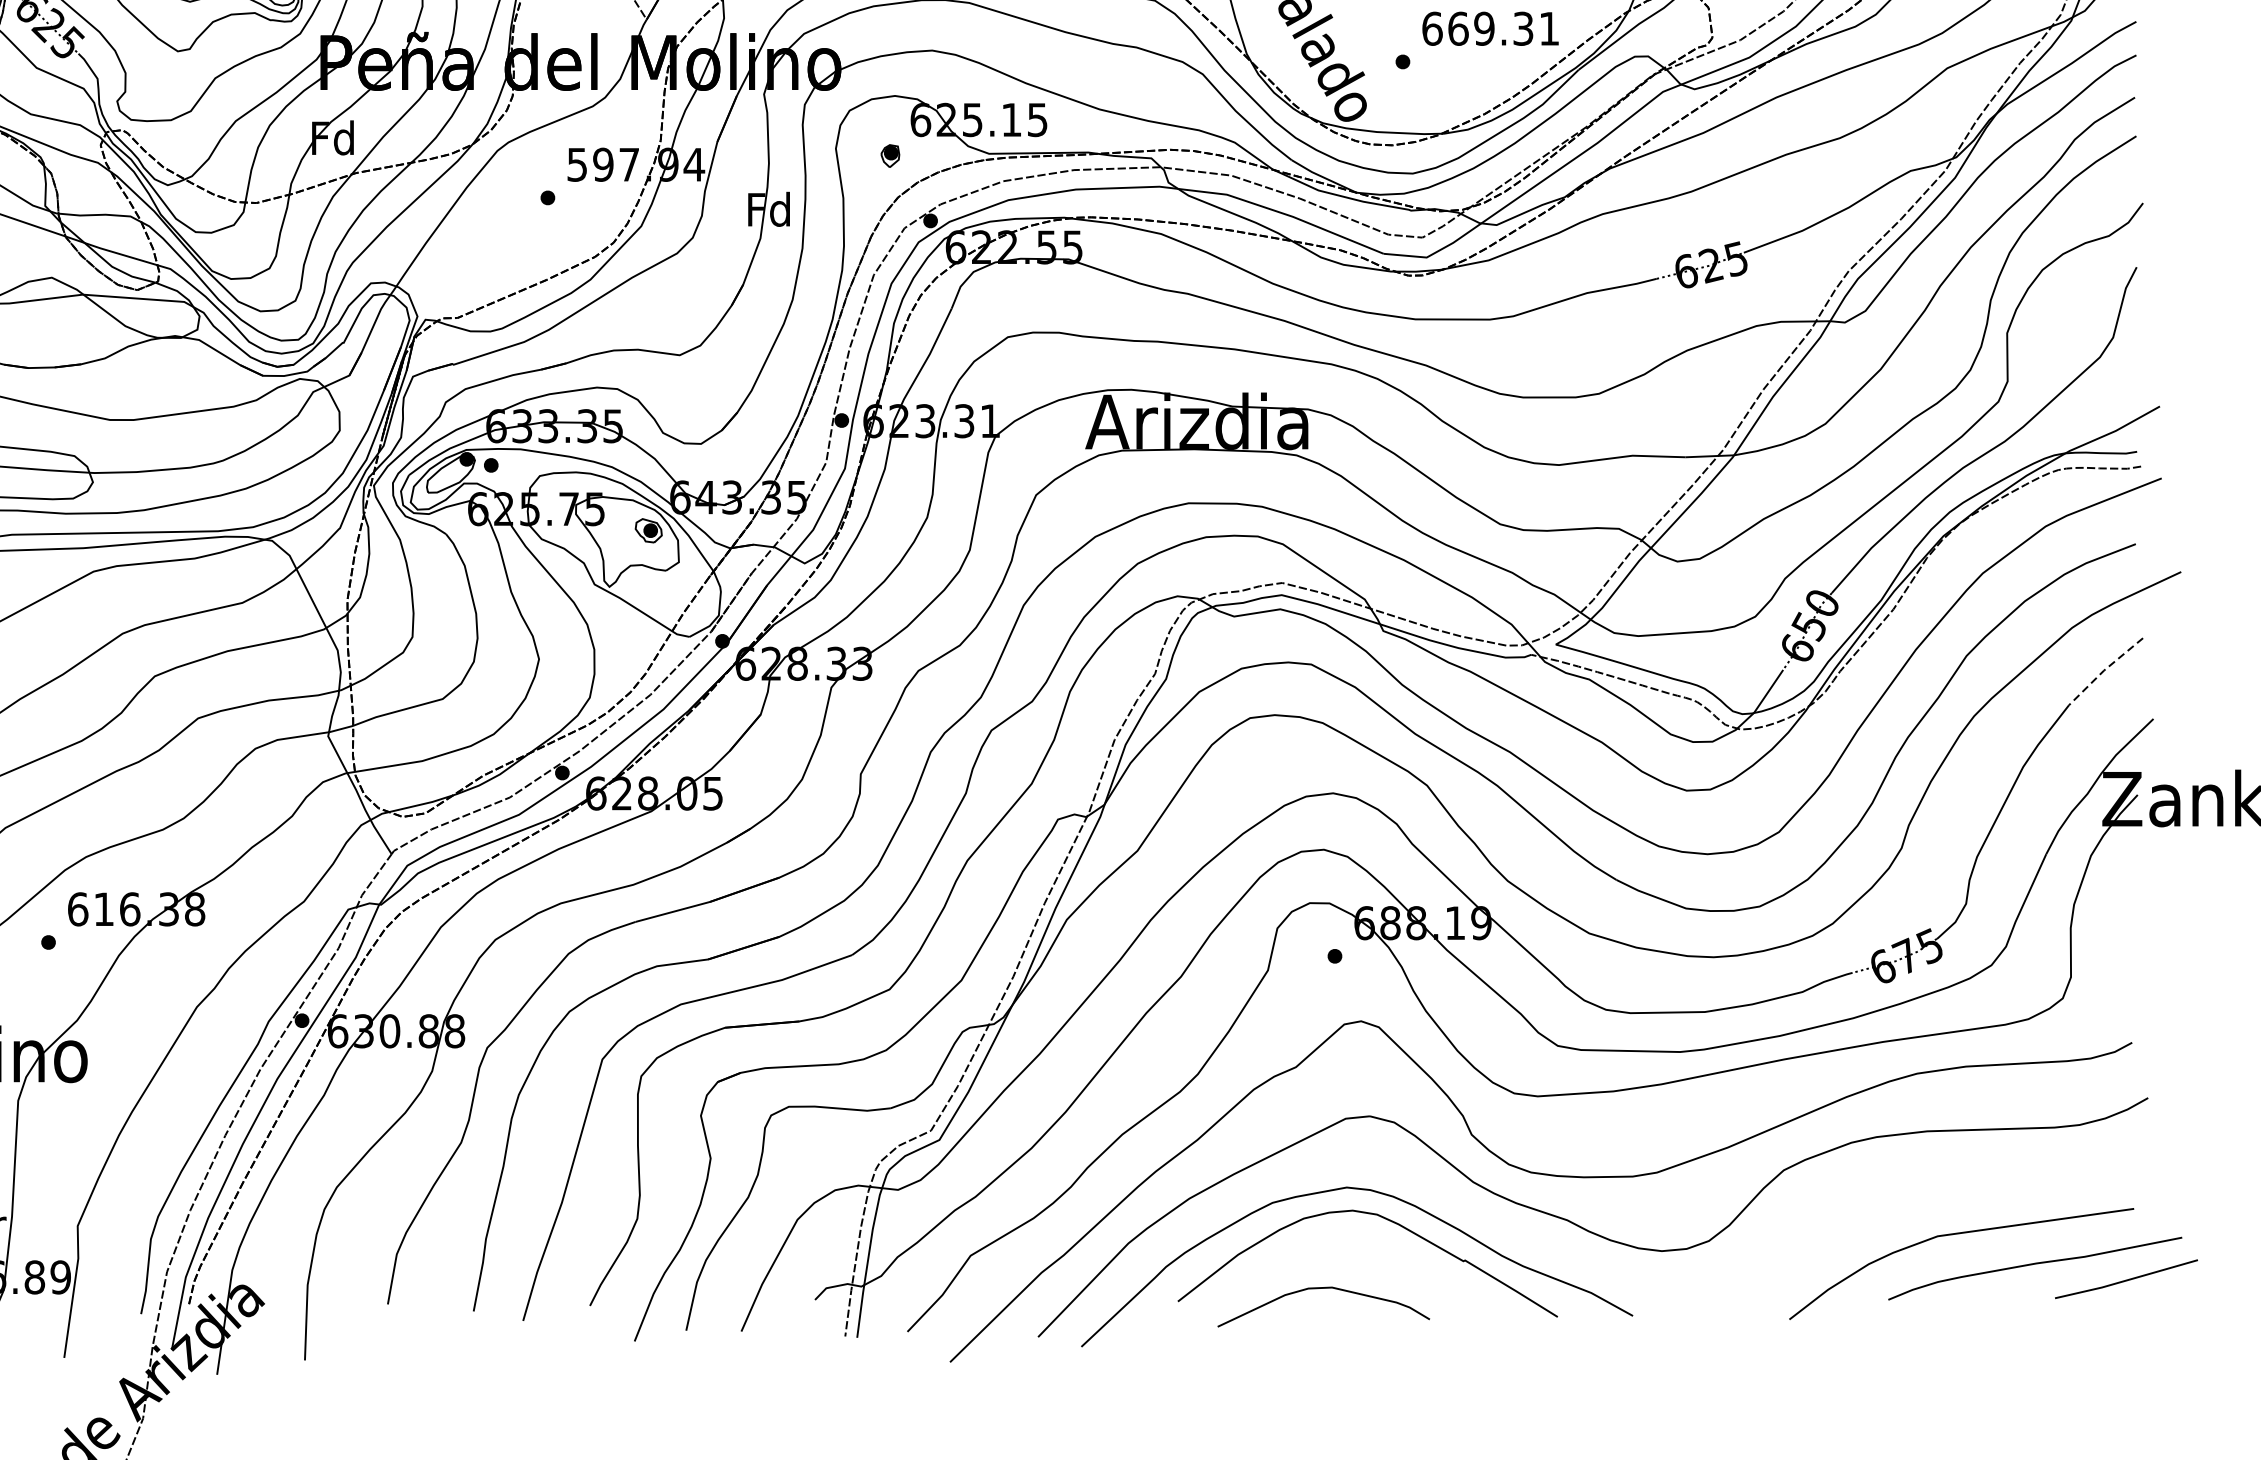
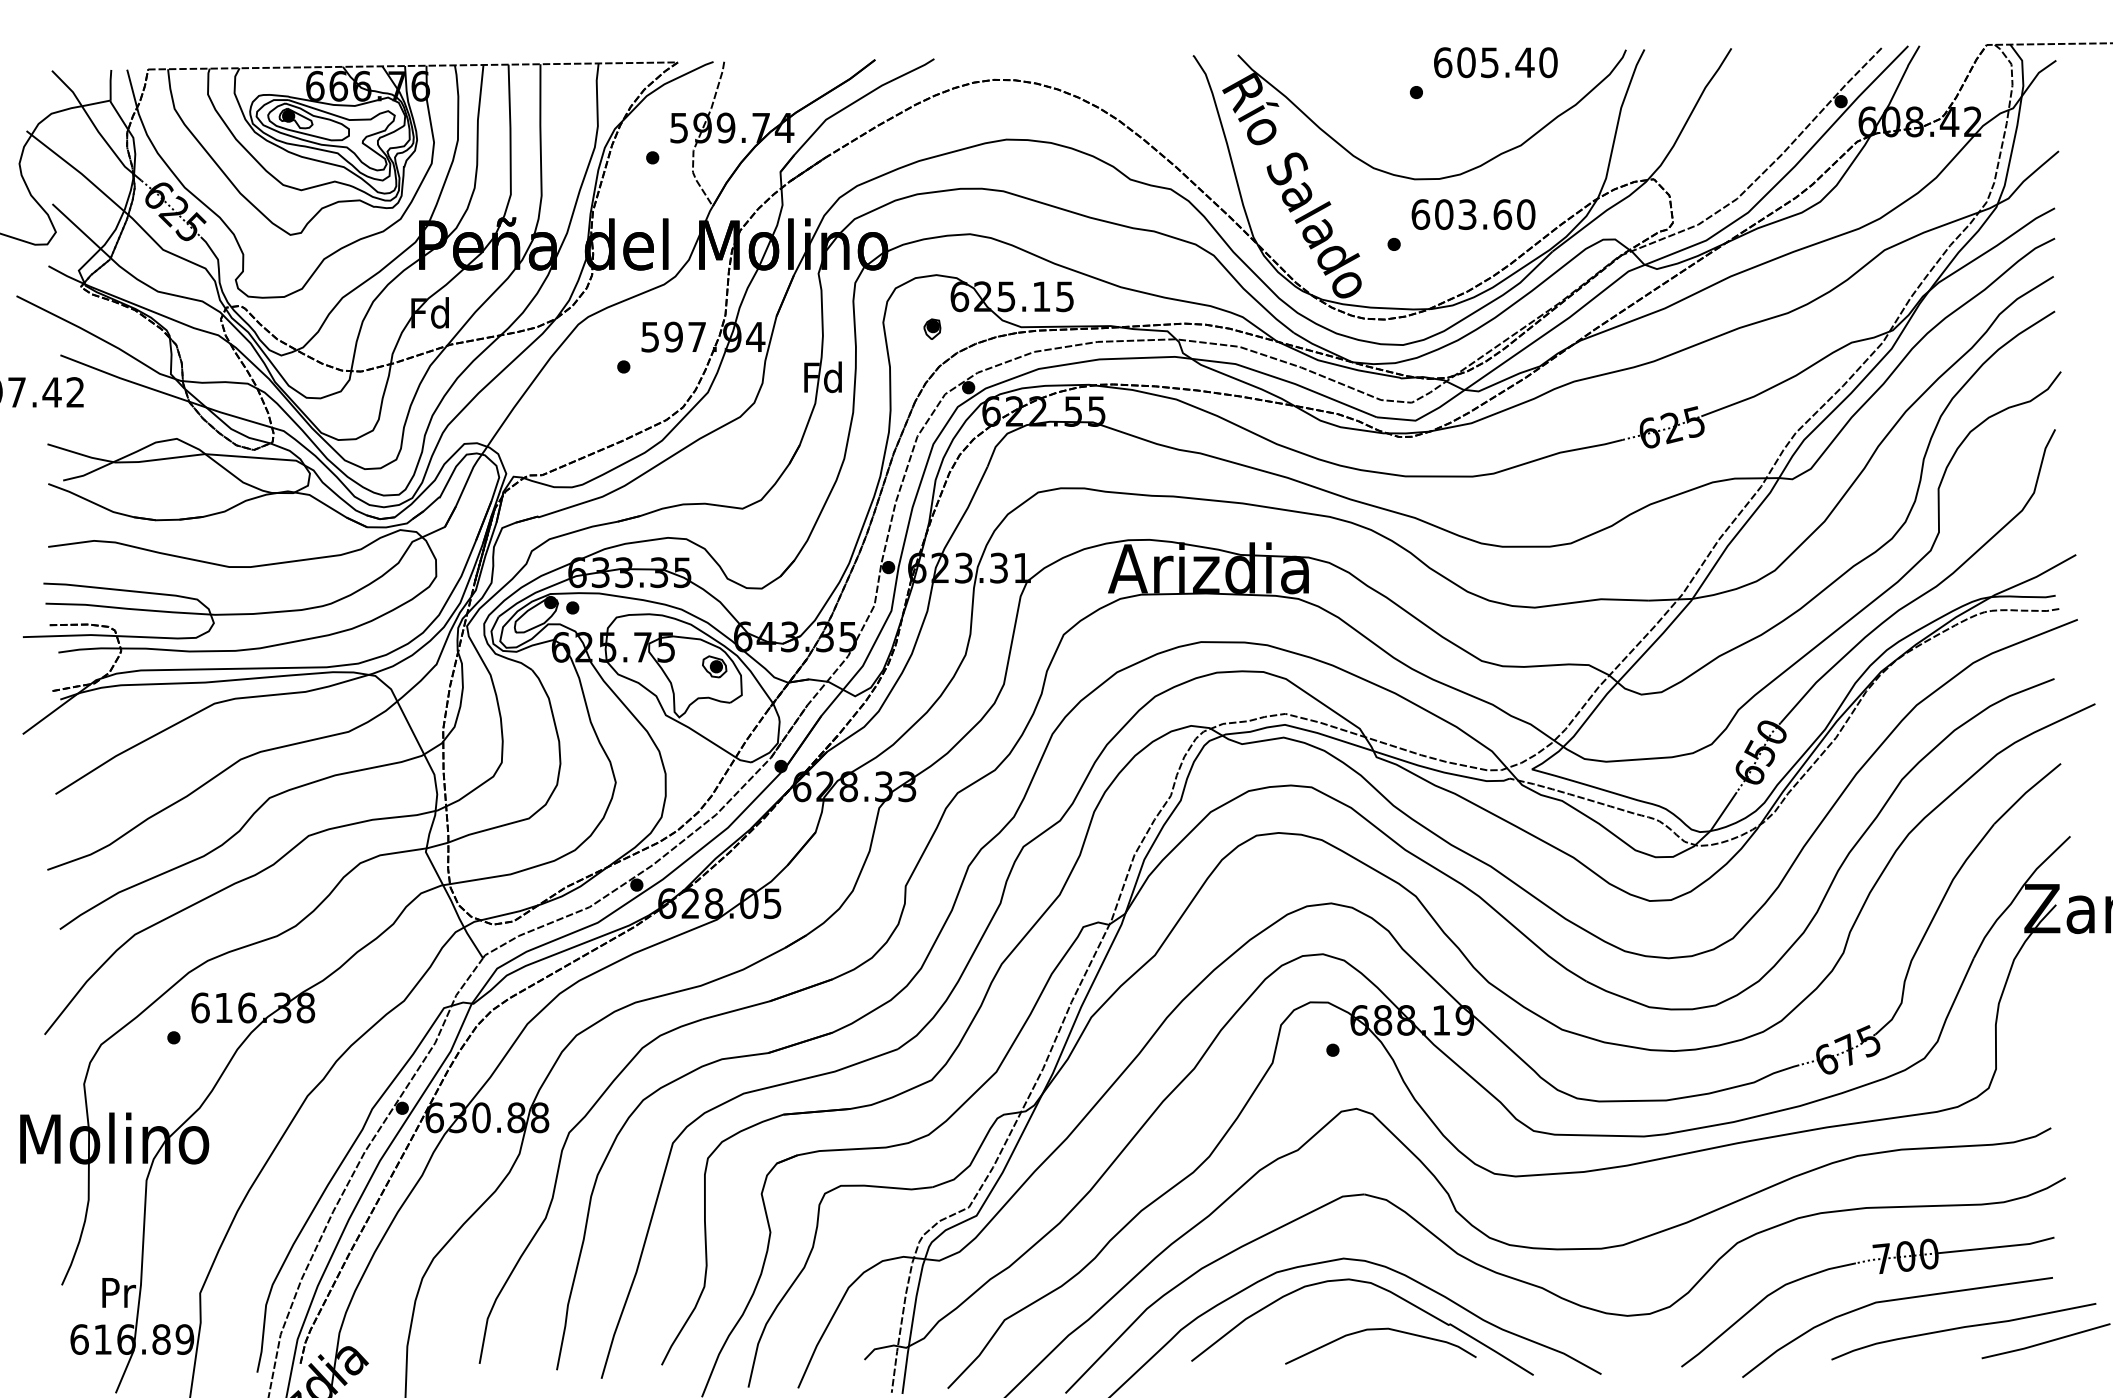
text: (1504, 28) -> (1485, 214), 669.31 -> 603.60
line: (2103, 670) -> (2025, 792), dashed -> solid
part: (1941, 1204) -> (1879, 1273), added
curve: (1320, 1289) -> (1377, 1330), moved

